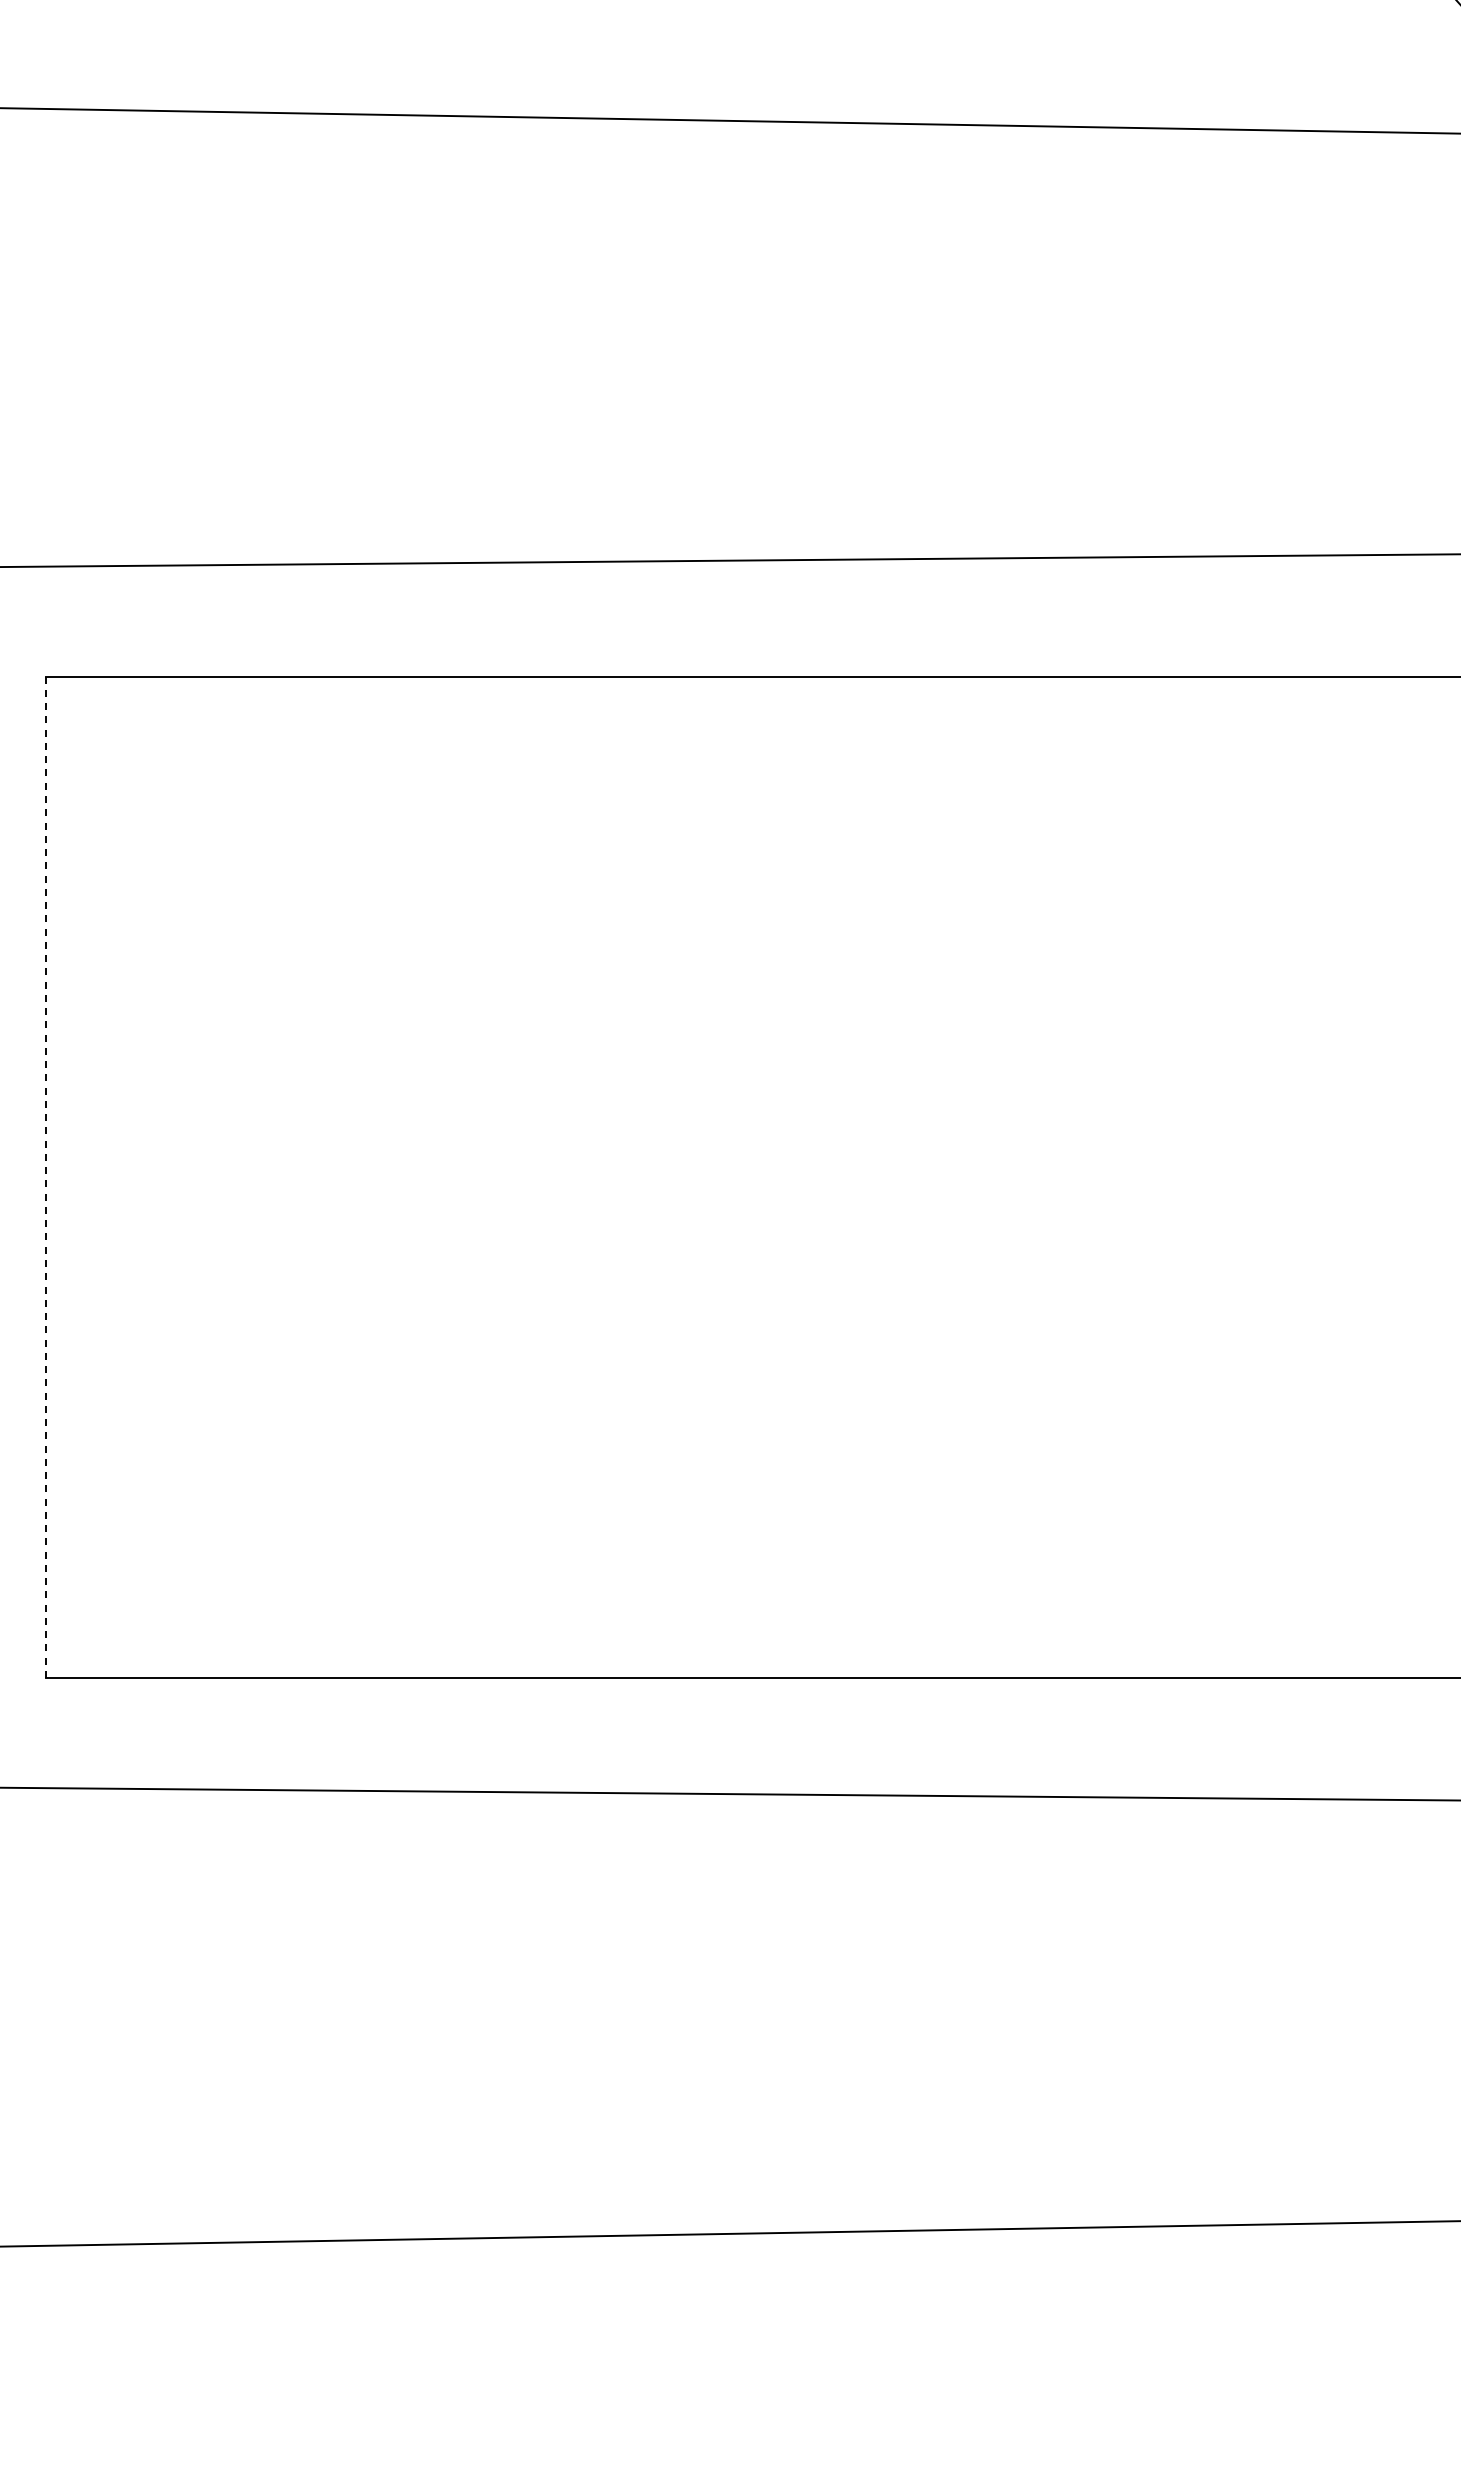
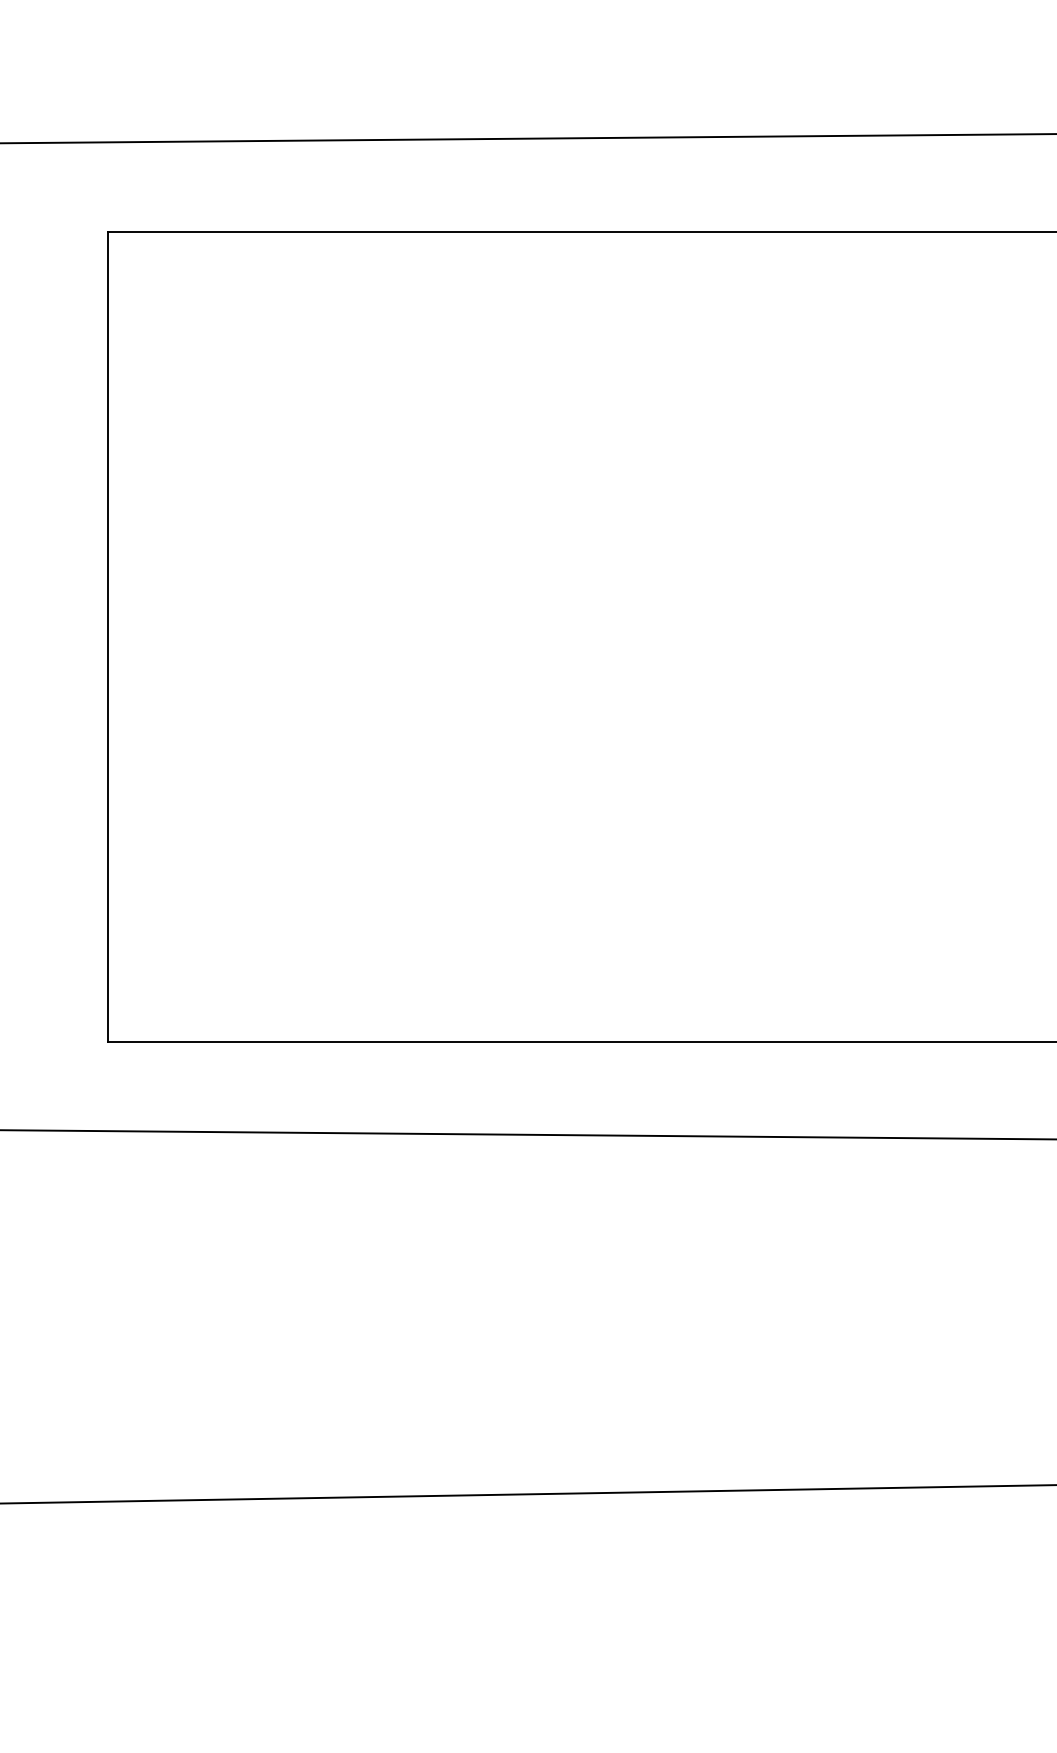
line: (45, 1177) -> (108, 636), dashed -> solid

